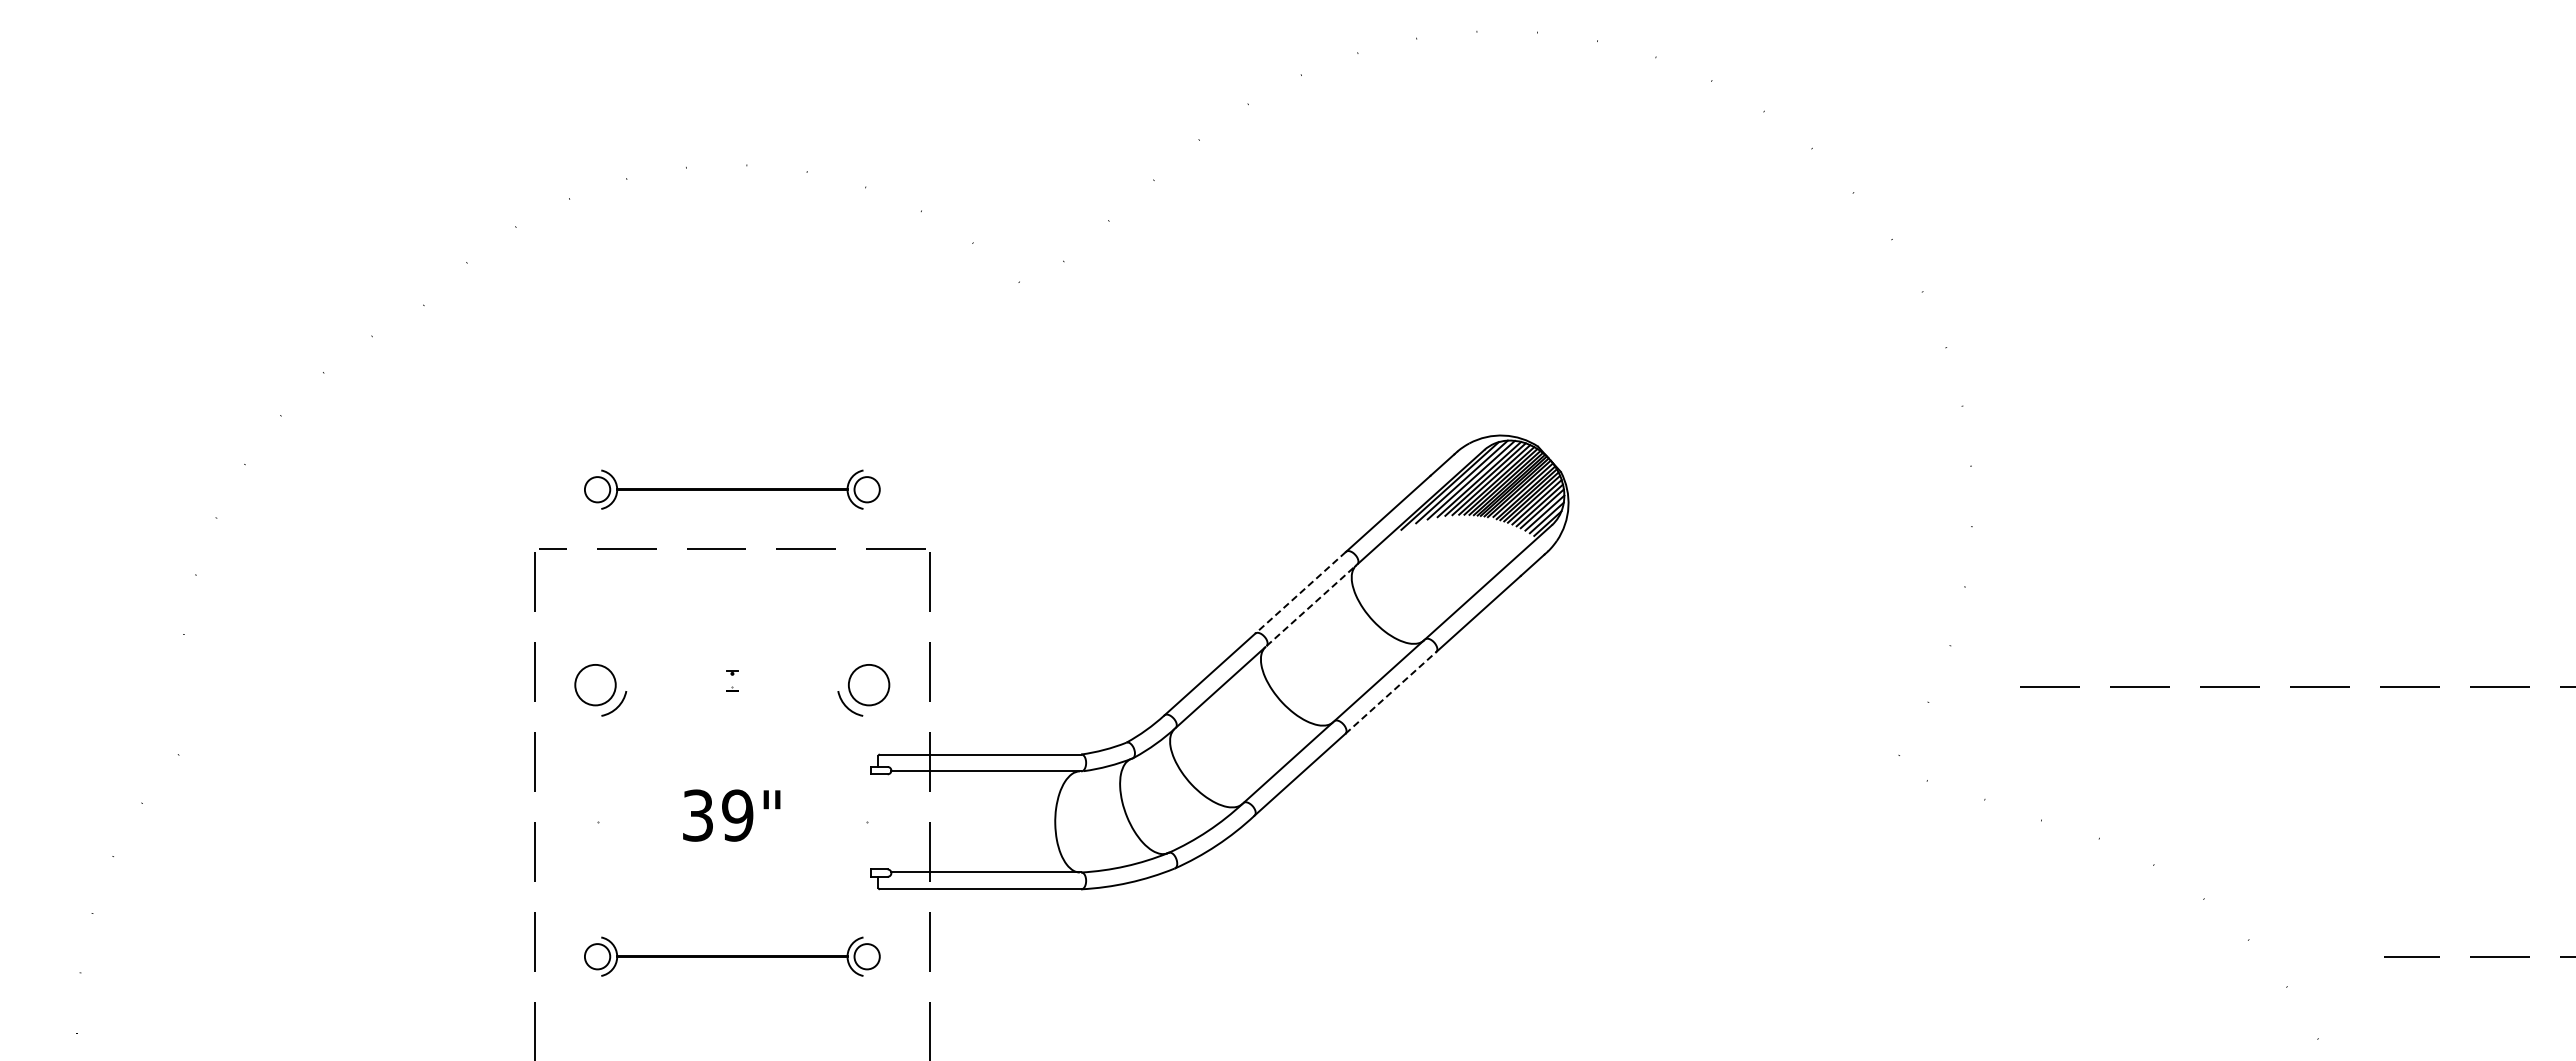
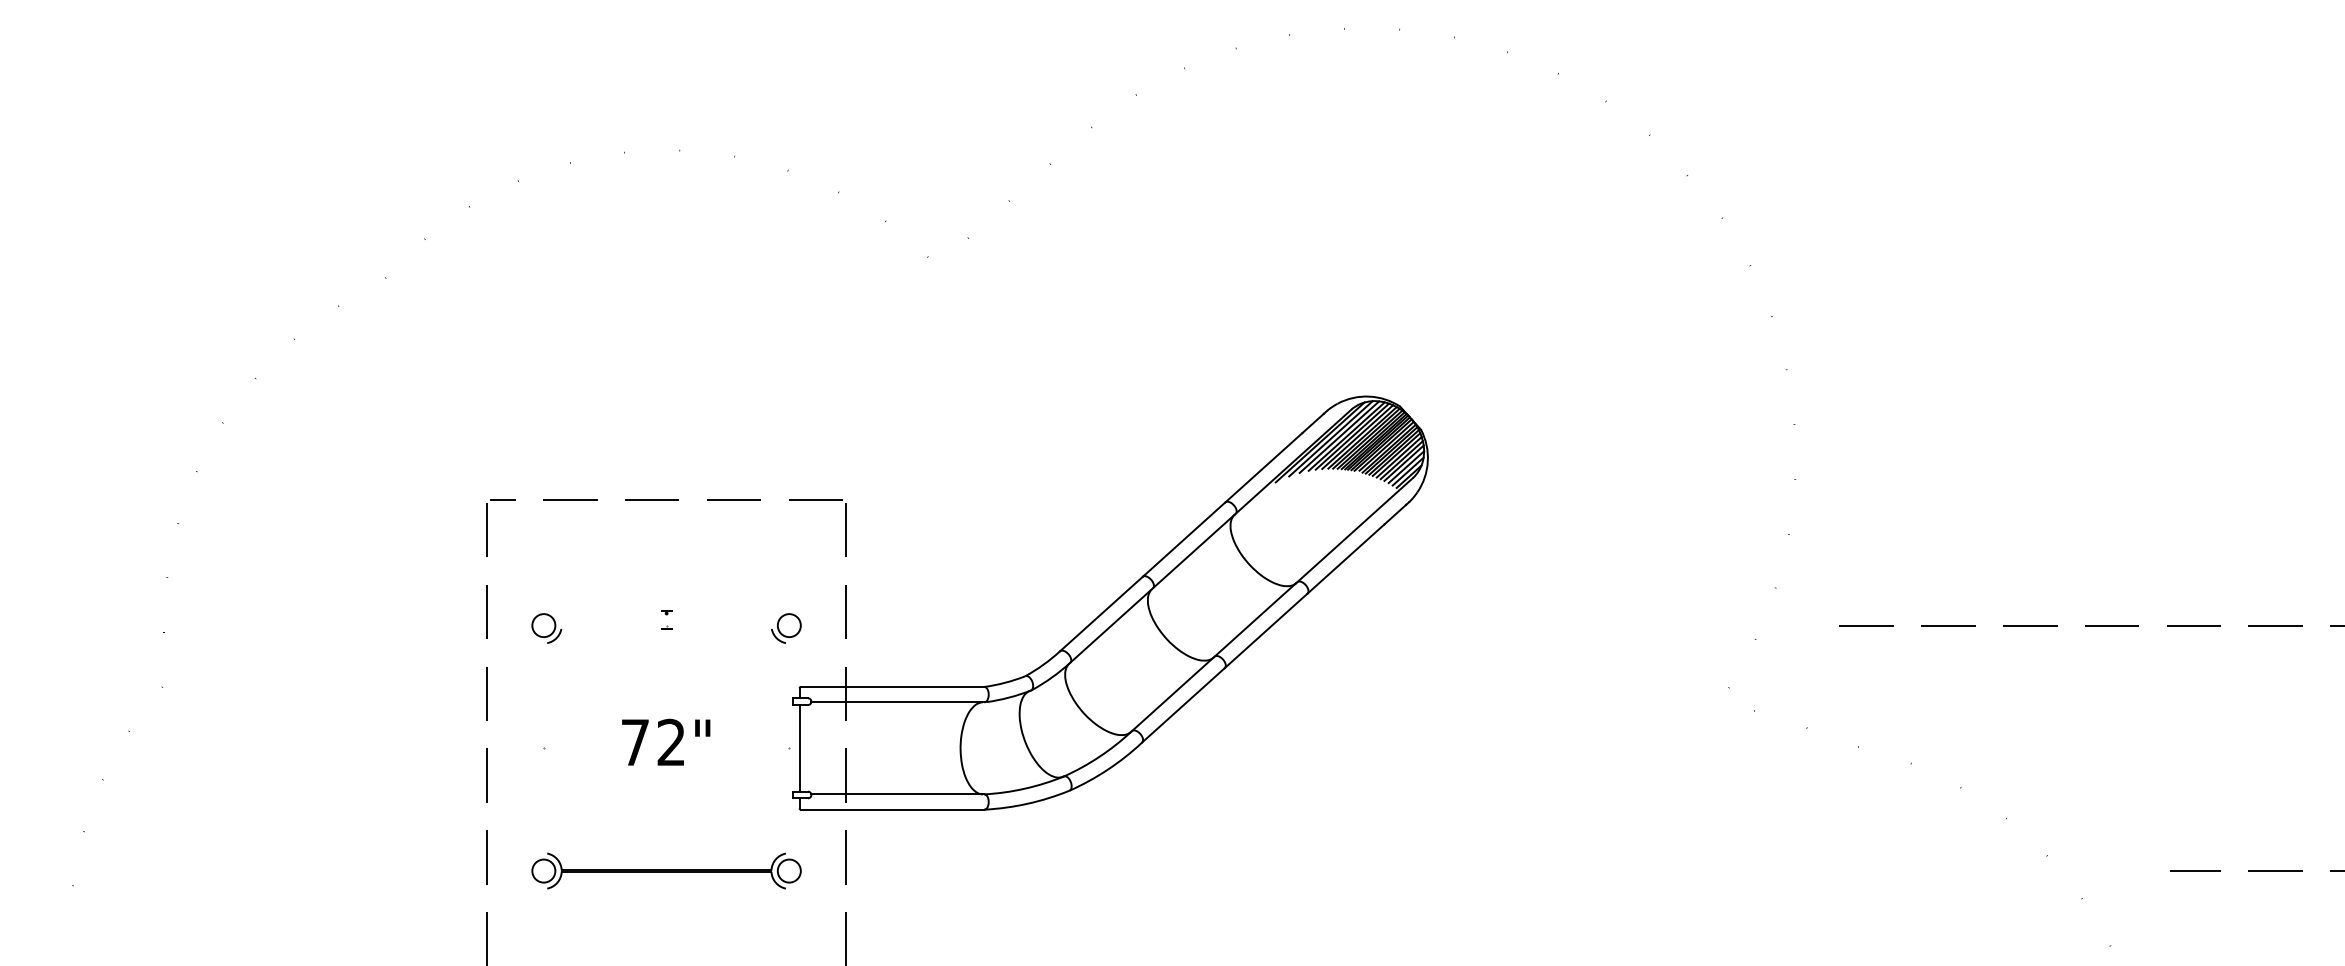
part: (732, 489) -> (666, 445), removed
line: (1300, 593) -> (1183, 540), dashed -> solid
line: (1311, 605) -> (1193, 551), dashed -> solid
part: (600, 690) -> (546, 628), size x0.62
part: (863, 690) -> (785, 628), size x0.62
line: (1391, 692) -> (1266, 630), dashed -> solid
text: (718, 815) -> (653, 742), 39" -> 72"
line: (878, 821) -> (799, 747), added

